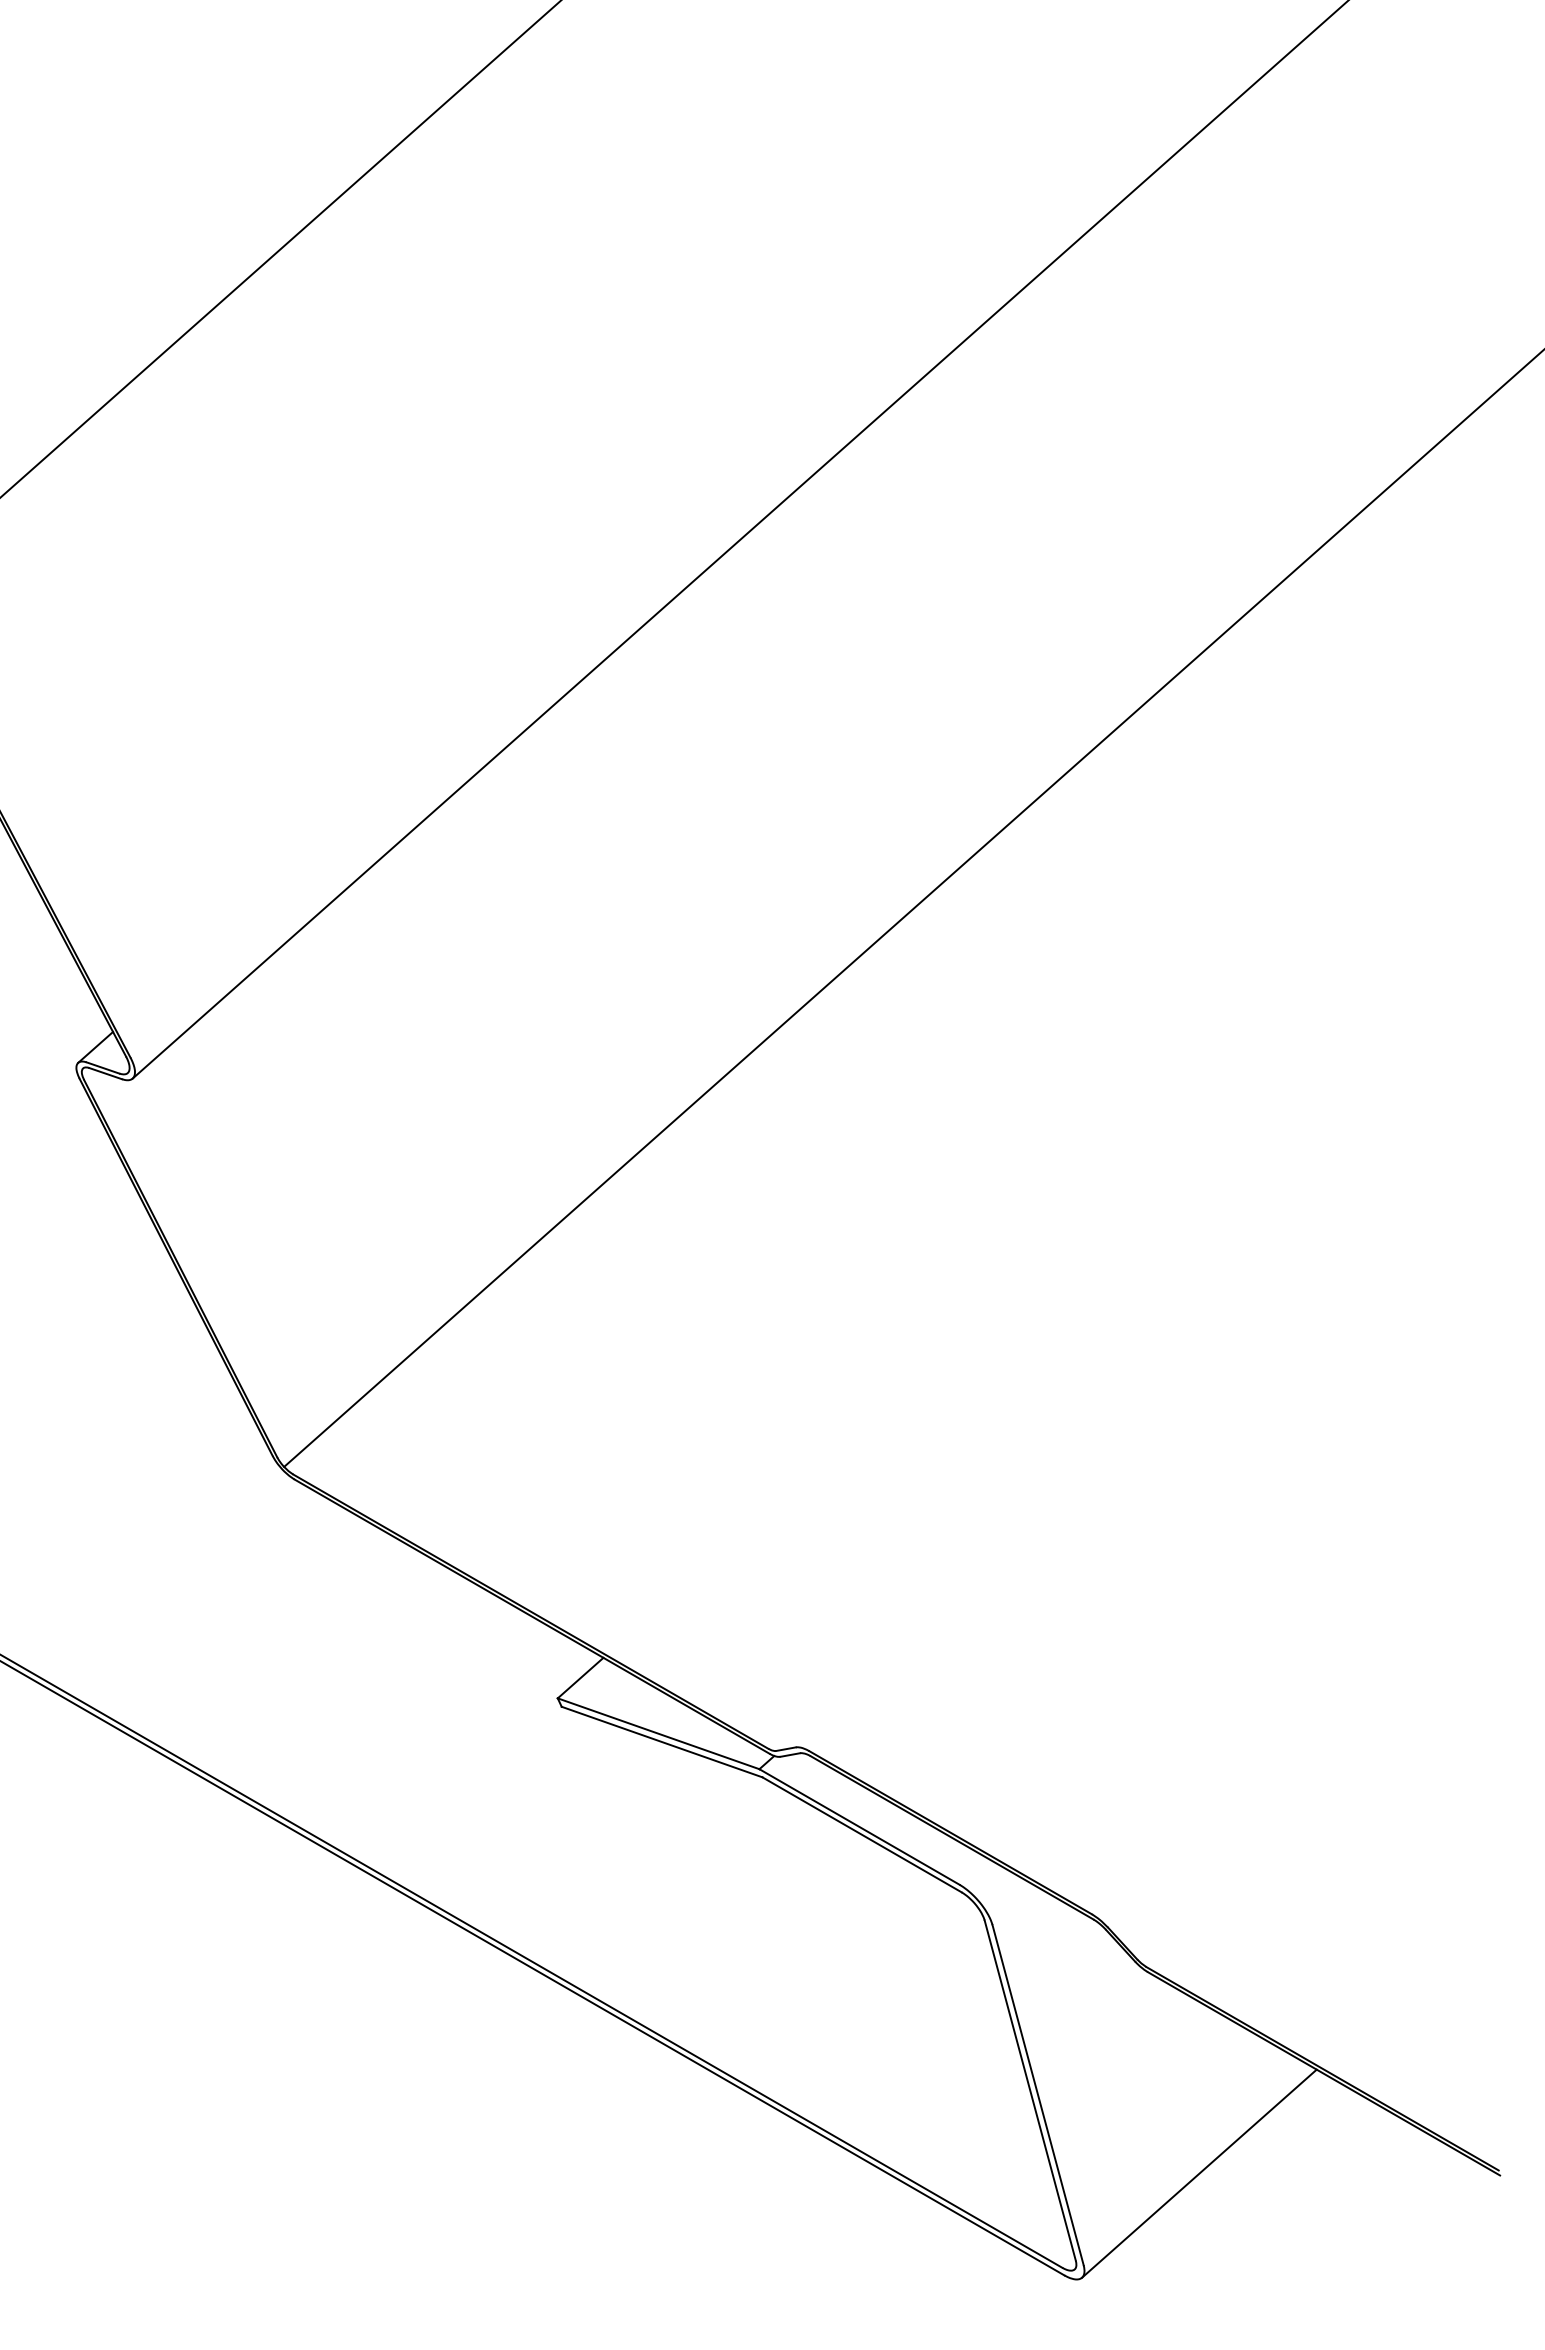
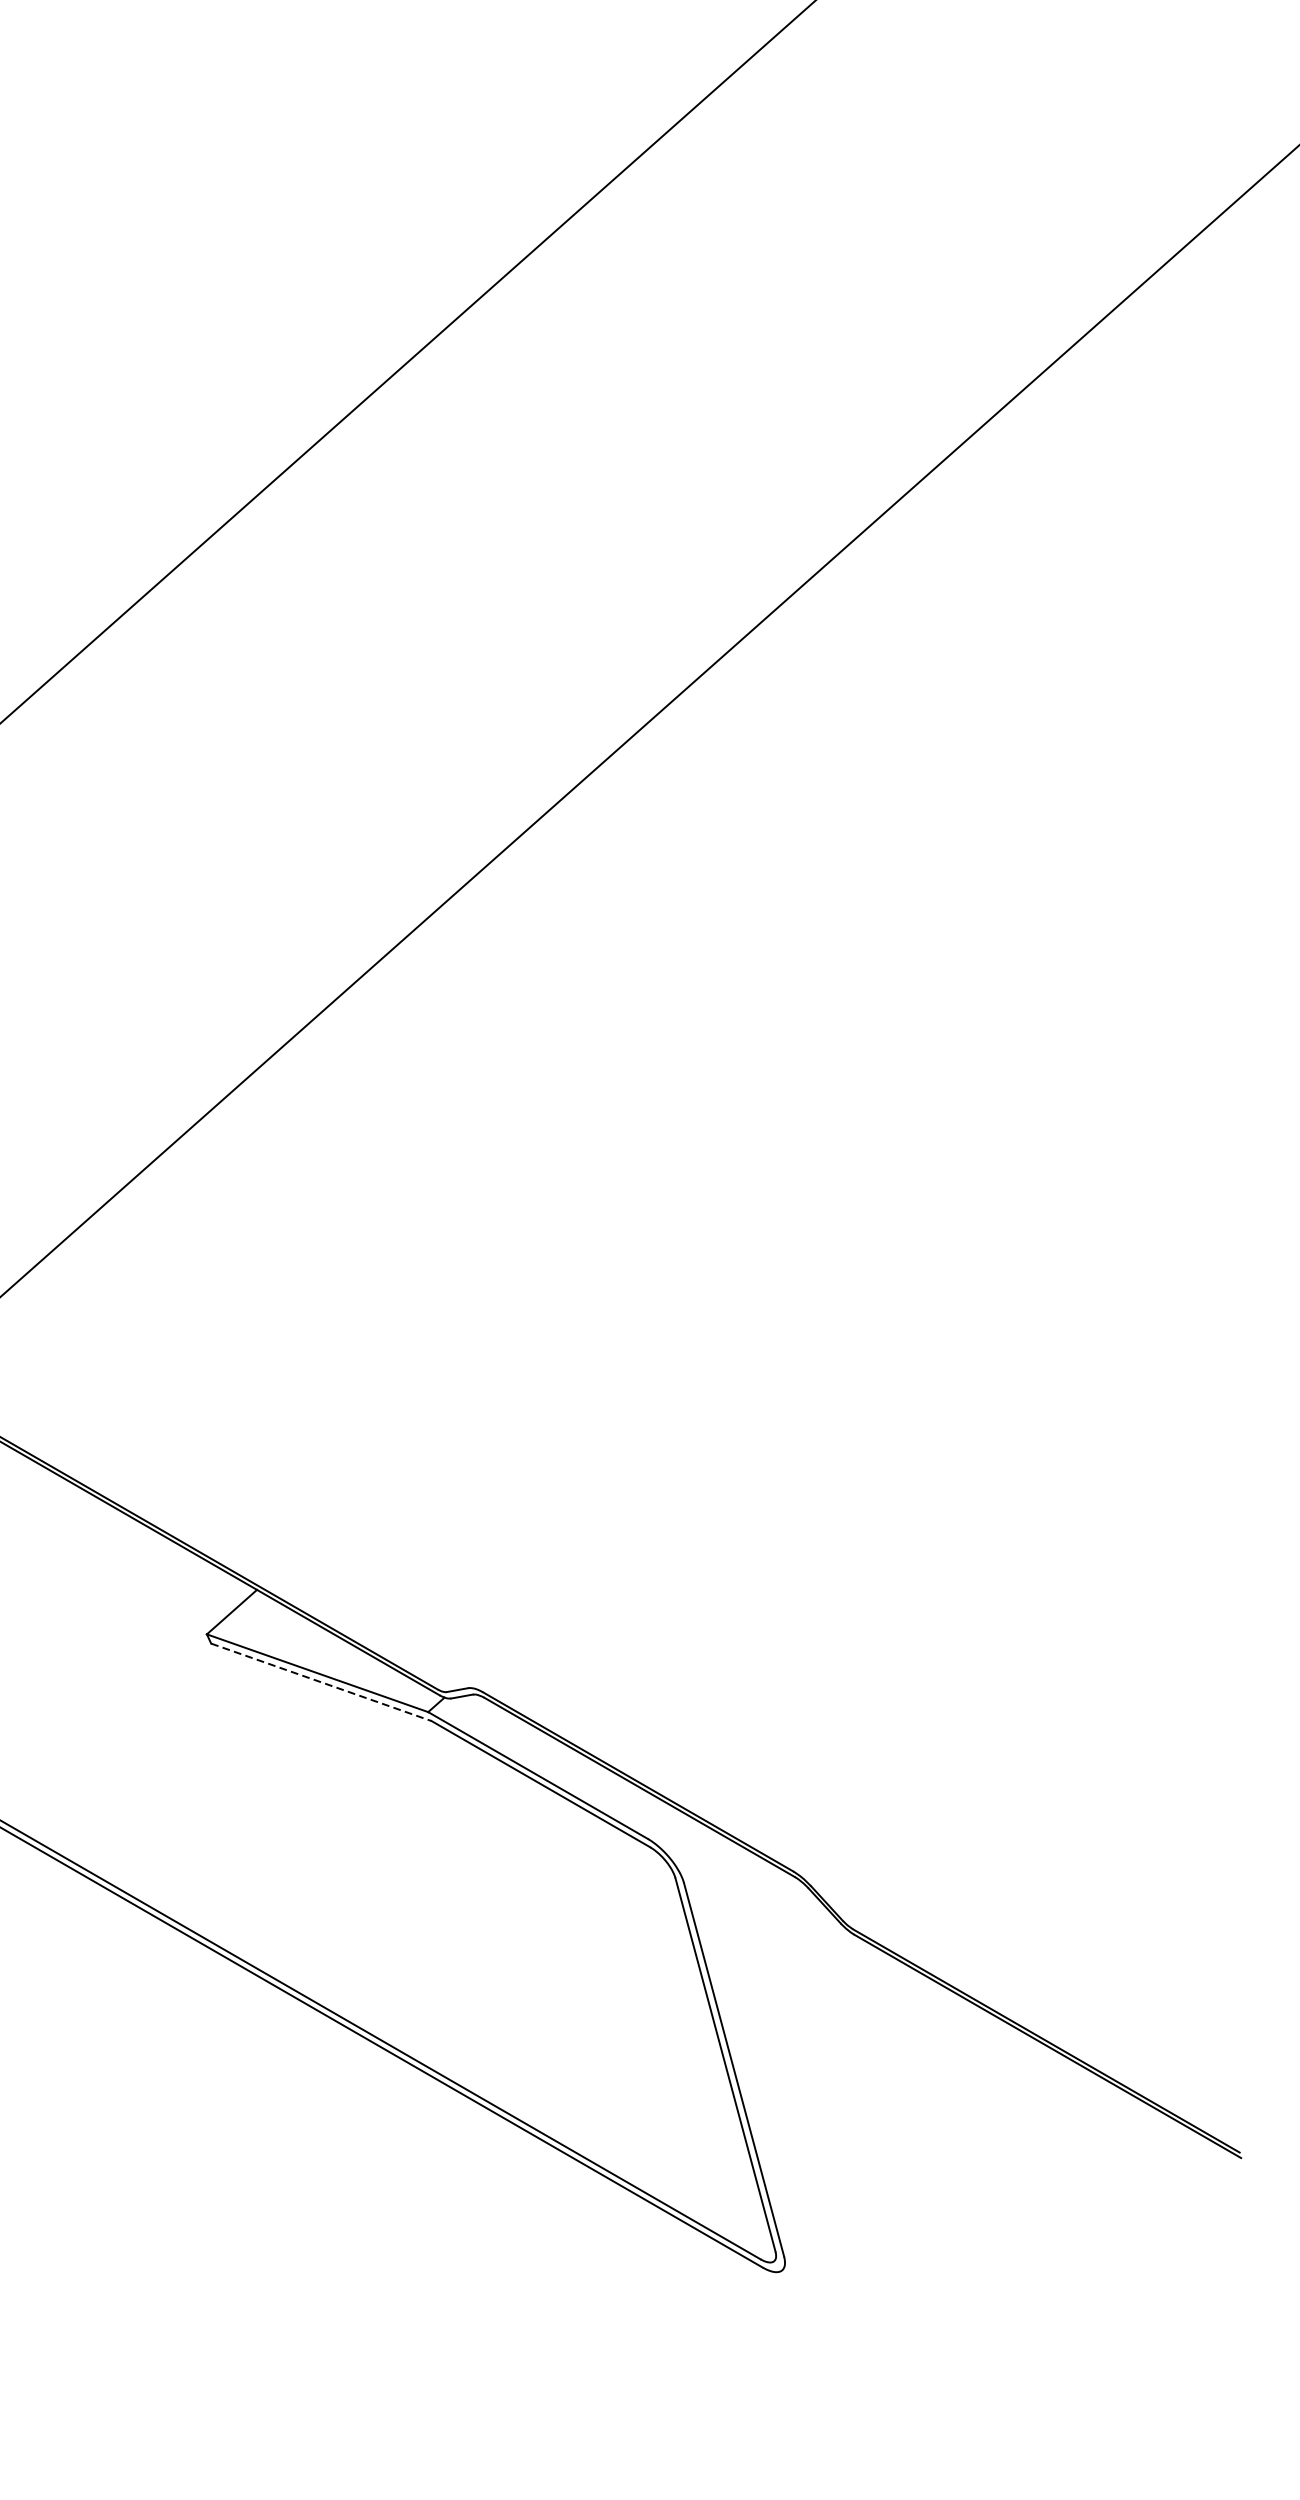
line: (662, 1742) -> (321, 1682), solid -> dashed
line: (1199, 2173) -> (911, 2155), removed

